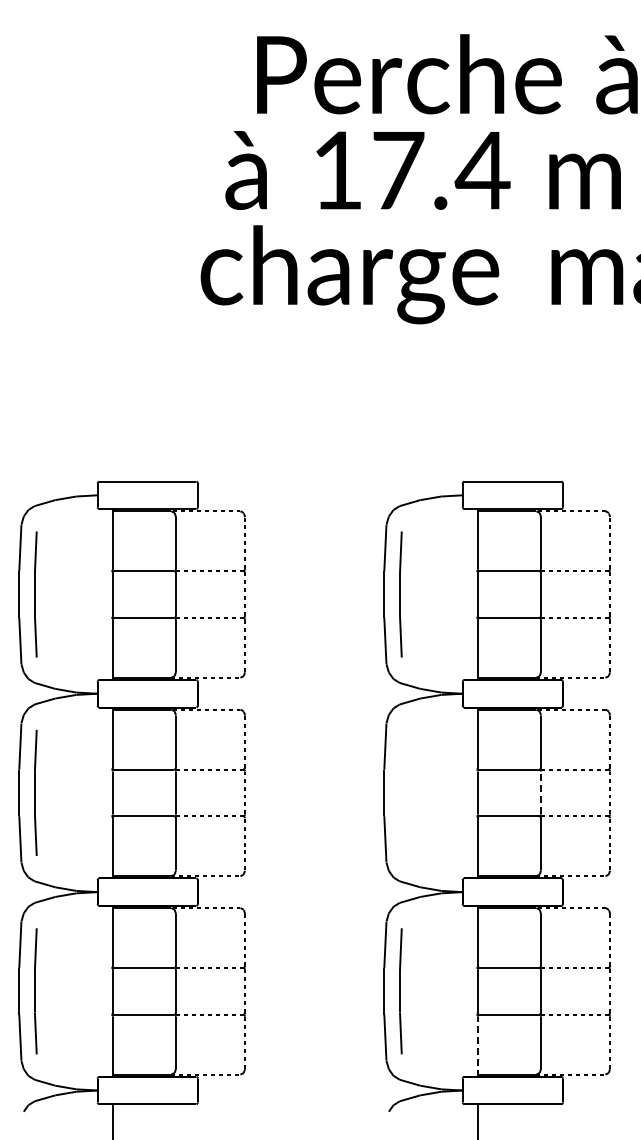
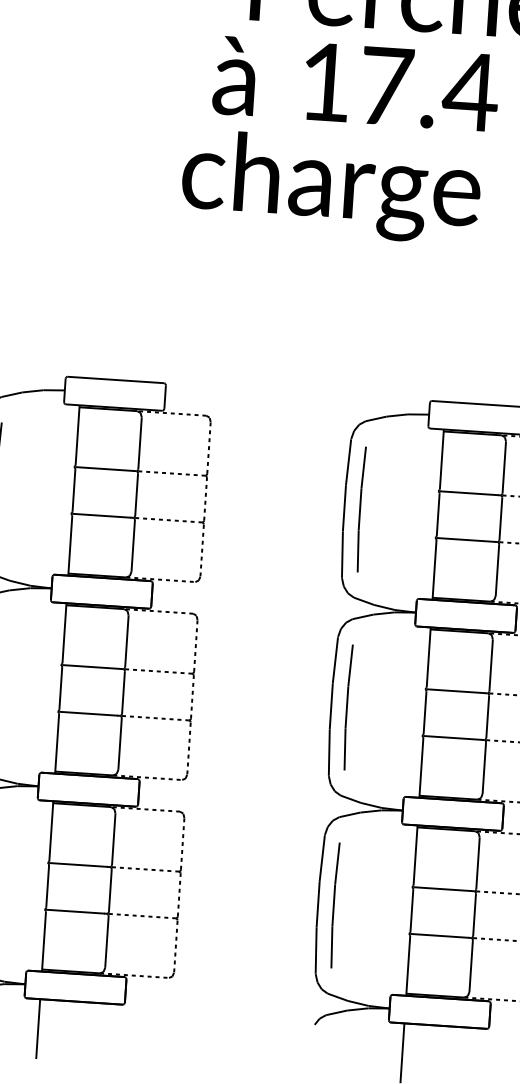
line: (400, 792) -> (347, 707), added
line: (541, 792) -> (488, 716), dashed -> solid
line: (478, 1046) -> (408, 965), dashed -> solid

